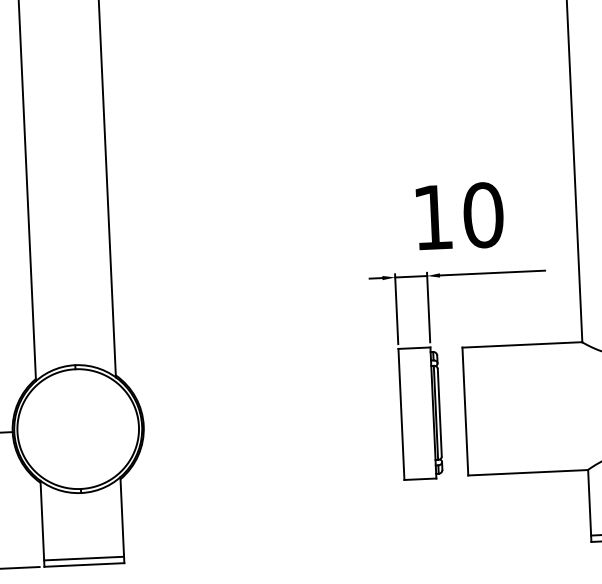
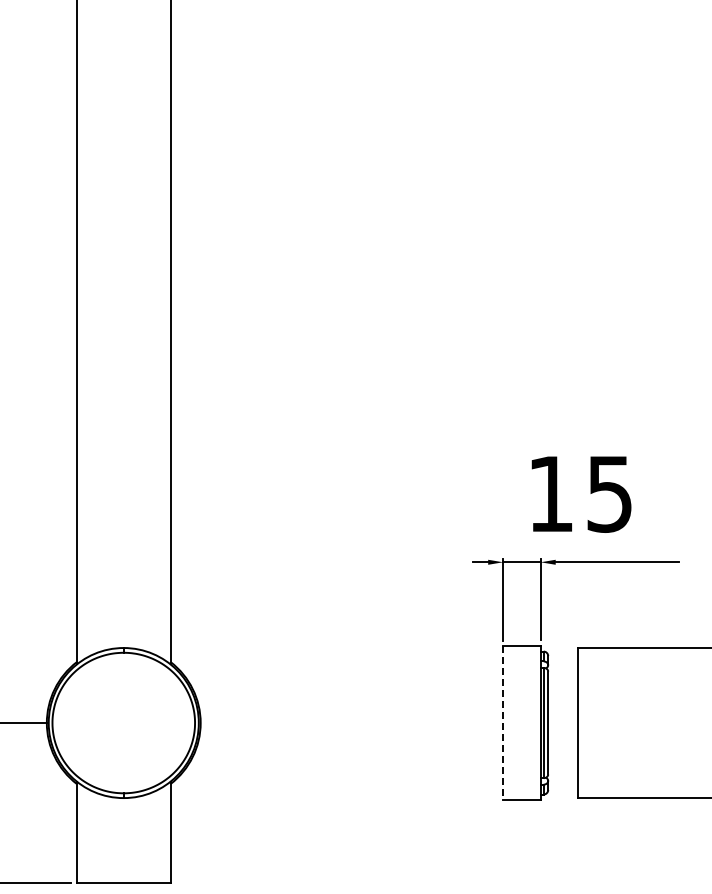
text: (483, 214) -> (609, 493), 10 -> 15
line: (401, 414) -> (503, 723), solid -> dashed
line: (83, 559) -> (123, 875), removed

